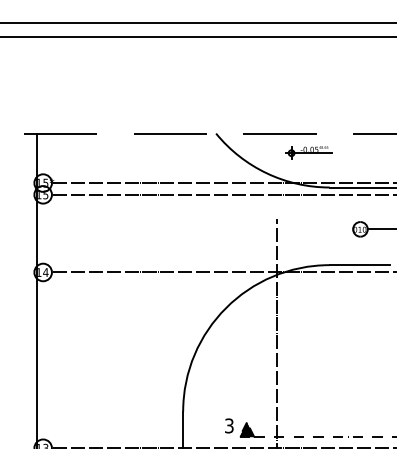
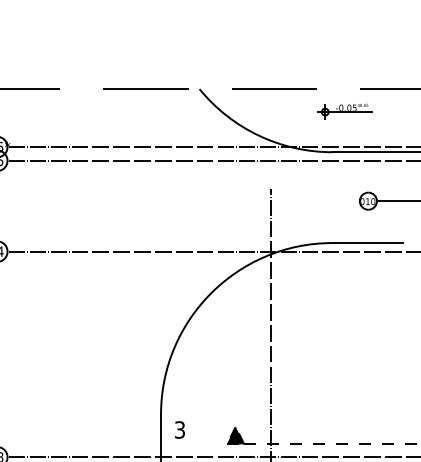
part: (308, 152) -> (345, 111), moved
text: (229, 425) -> (180, 429), moved

